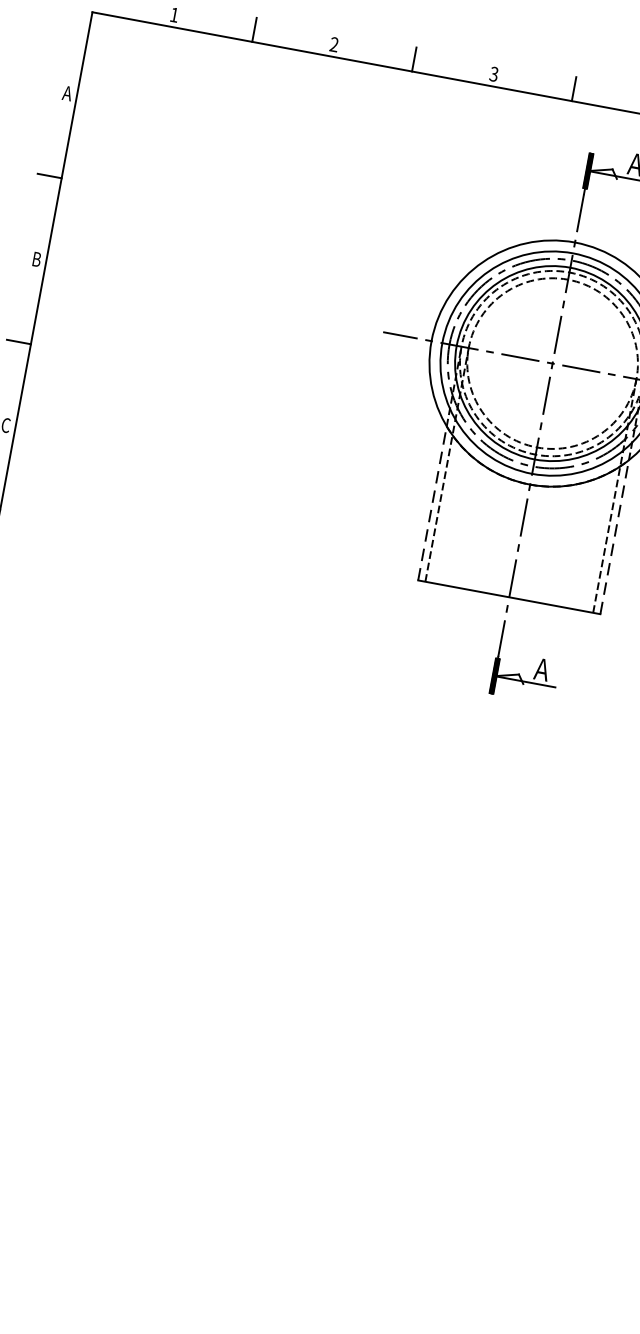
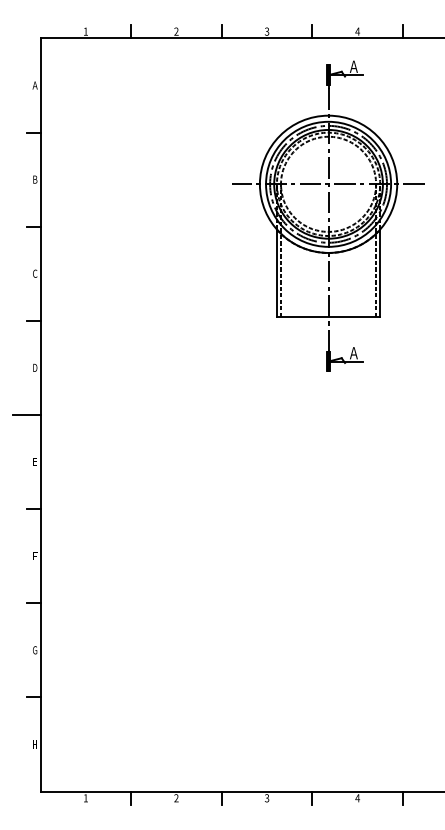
line: (431, 503) -> (276, 273), dashed -> solid
line: (615, 537) -> (380, 273), dashed -> solid

